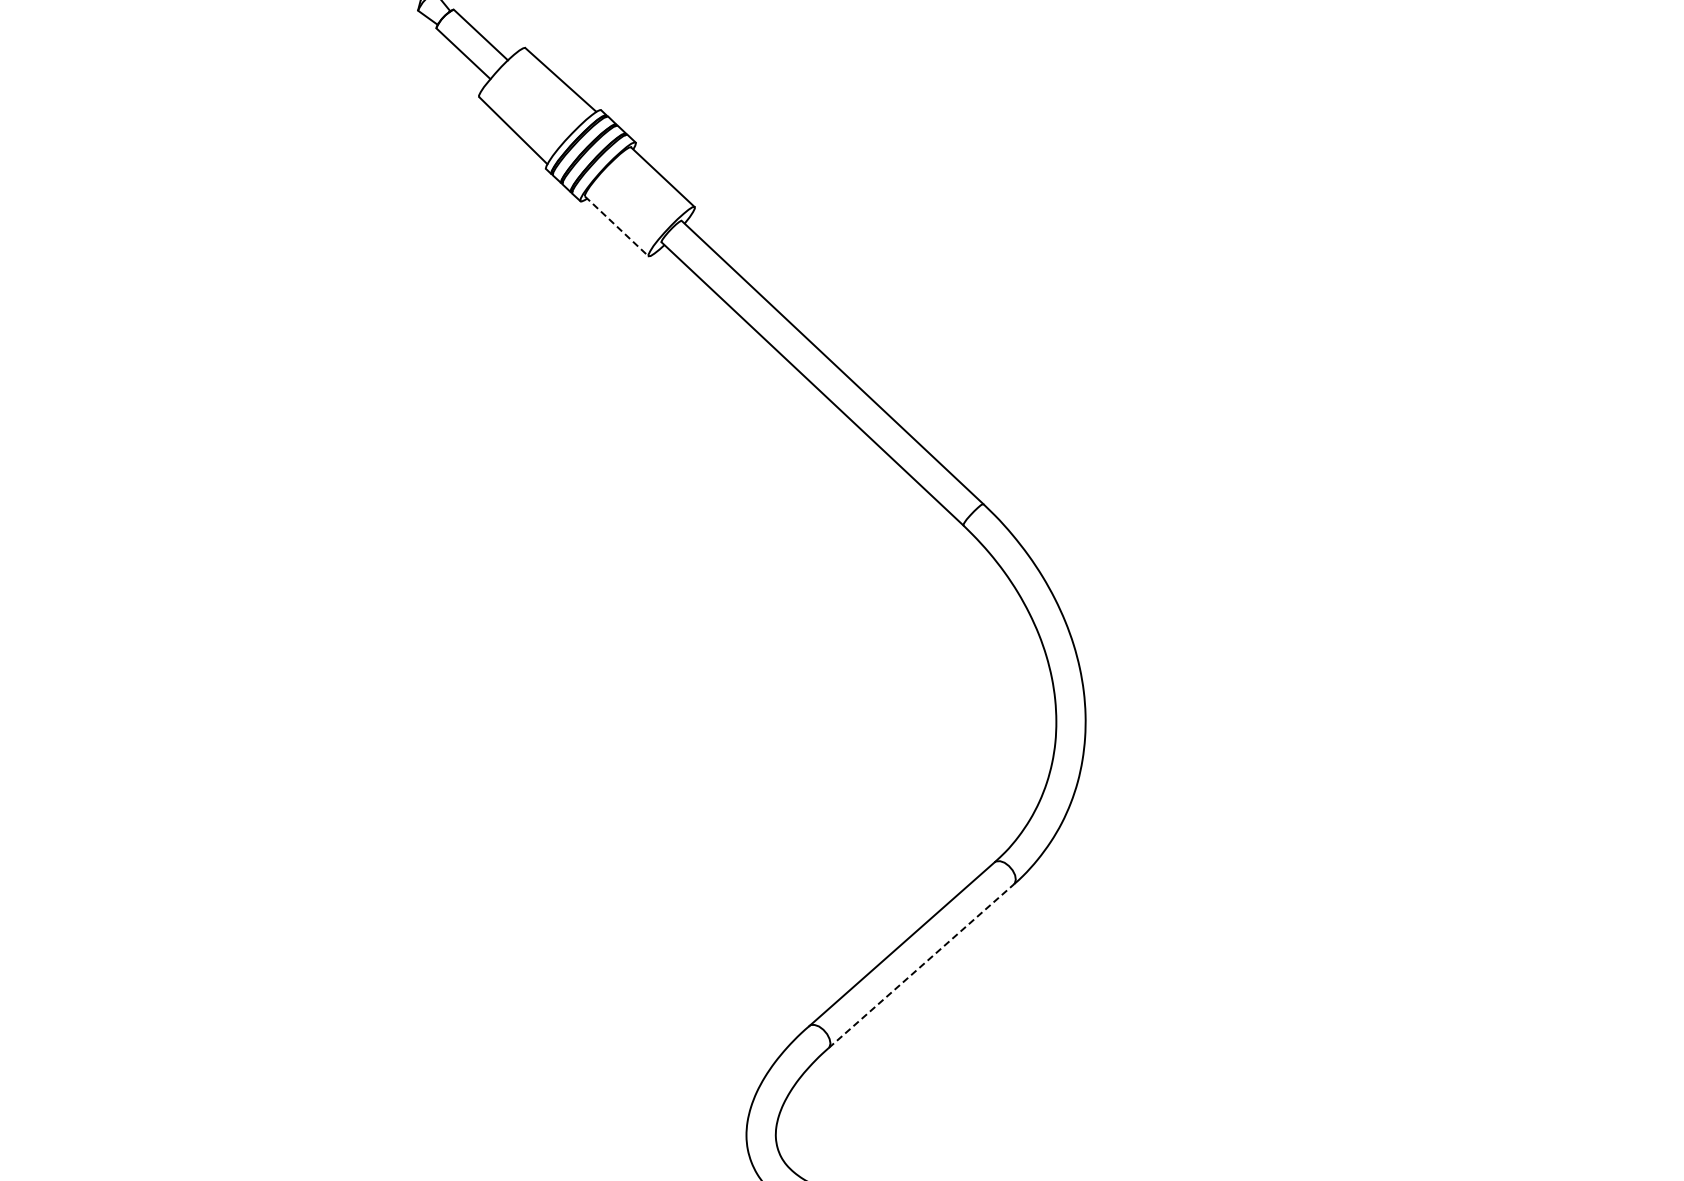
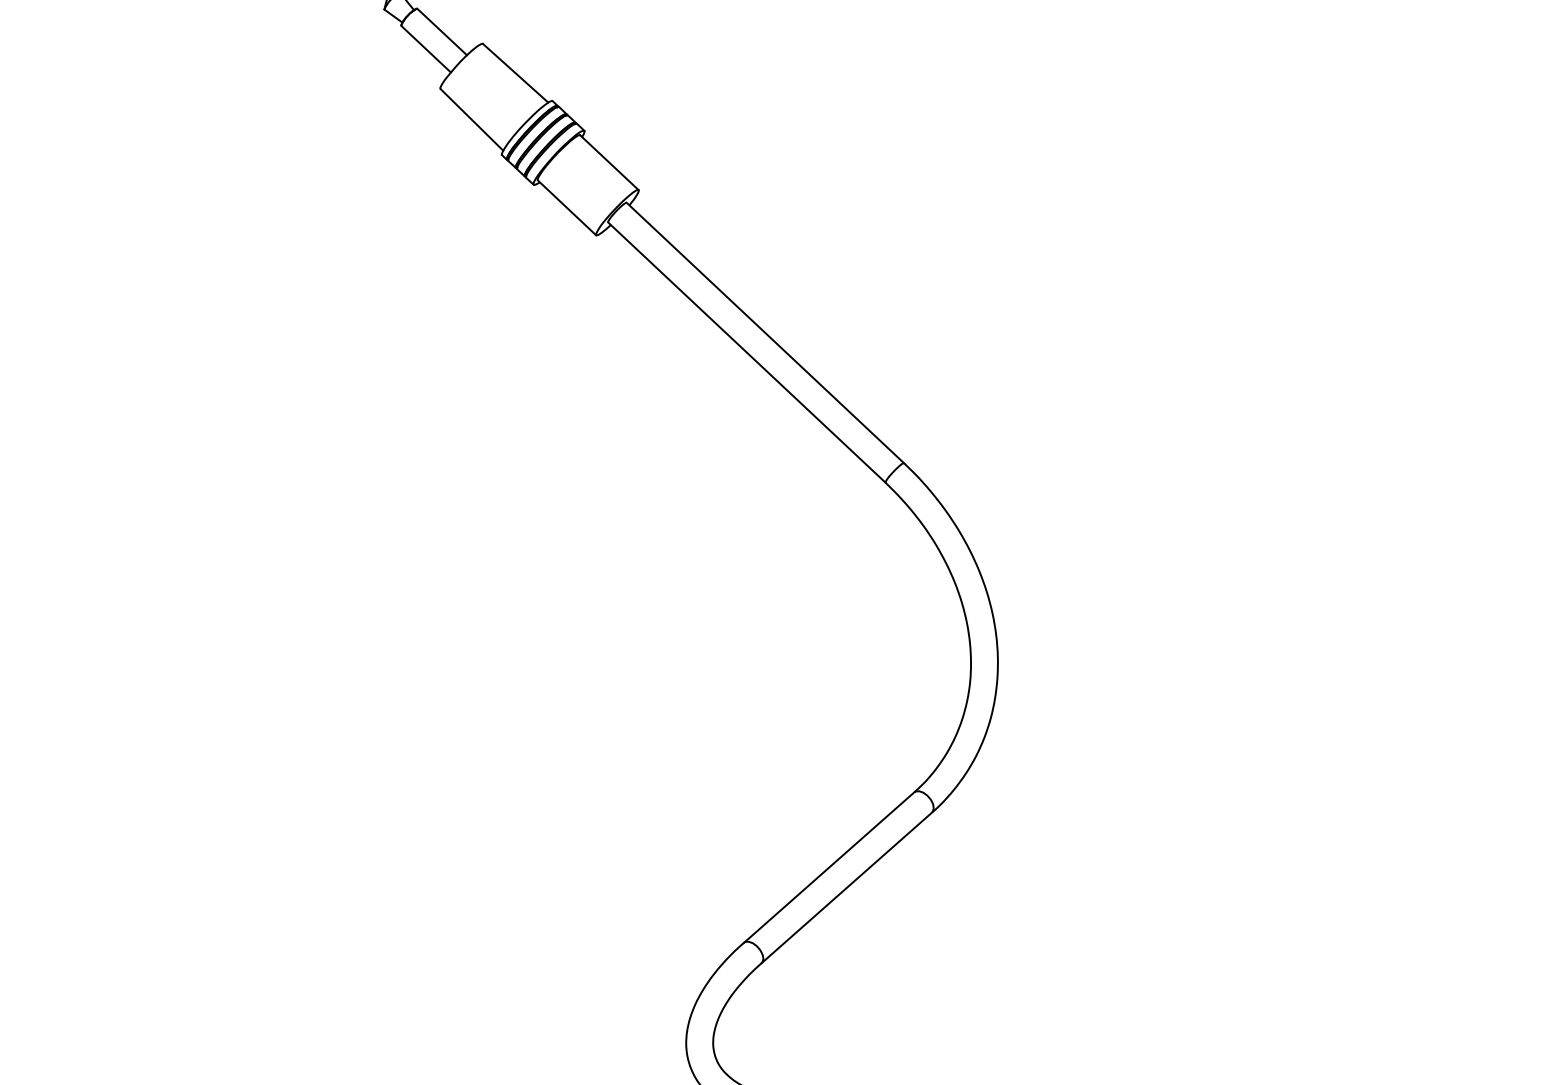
line: (616, 226) -> (566, 207), dashed -> solid
line: (921, 966) -> (847, 888), dashed -> solid

